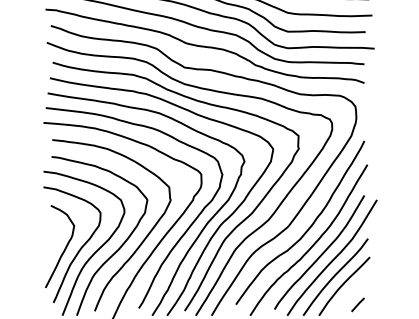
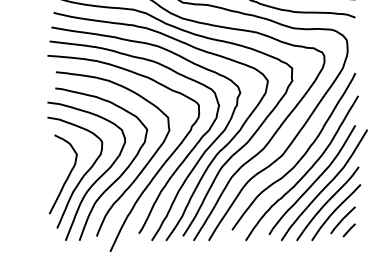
line: (351, 294) -> (342, 220), added

